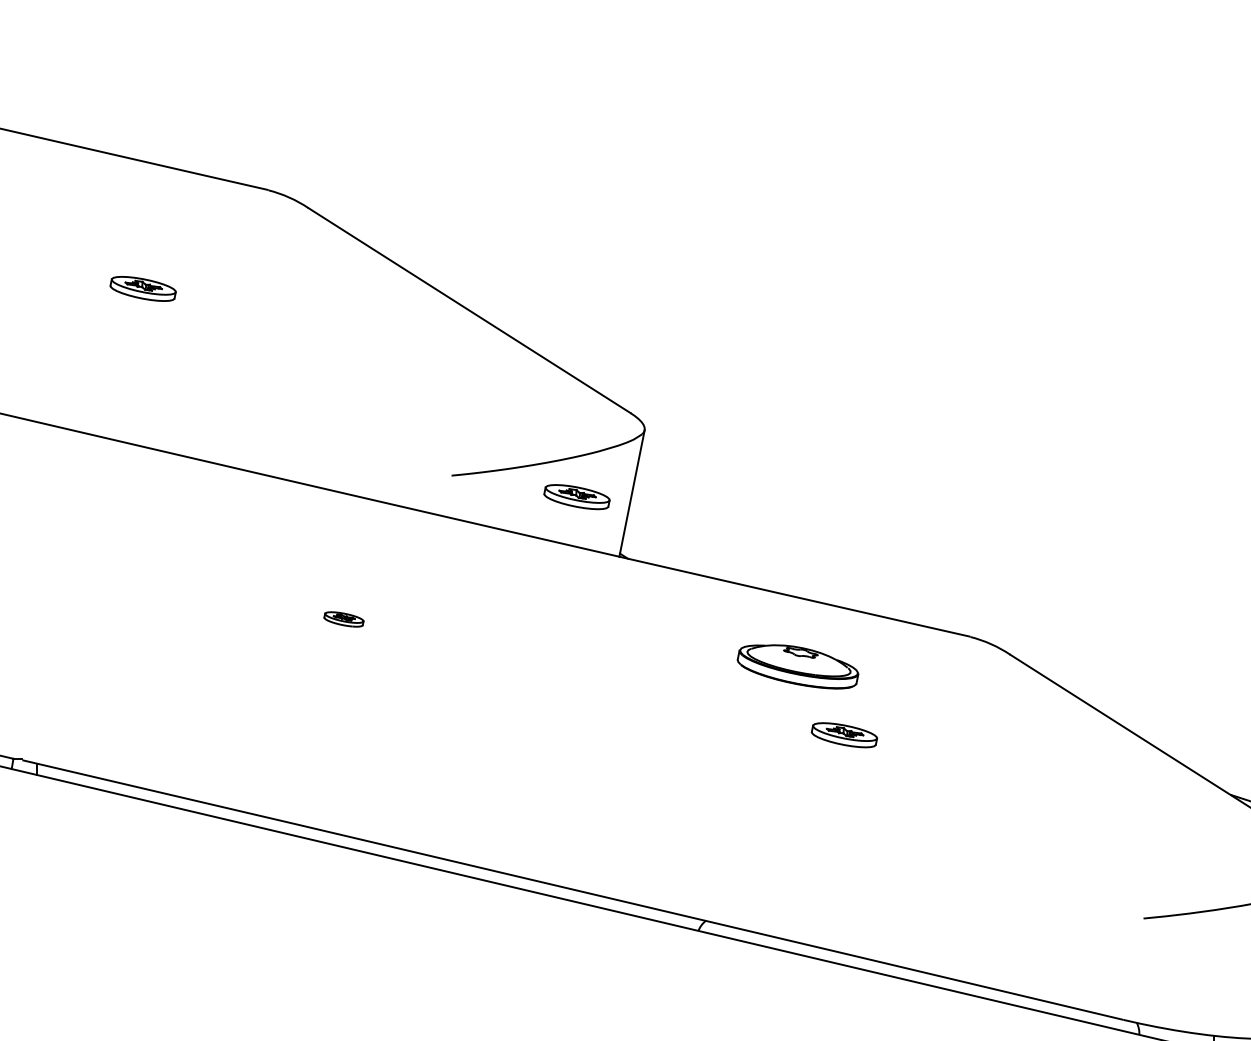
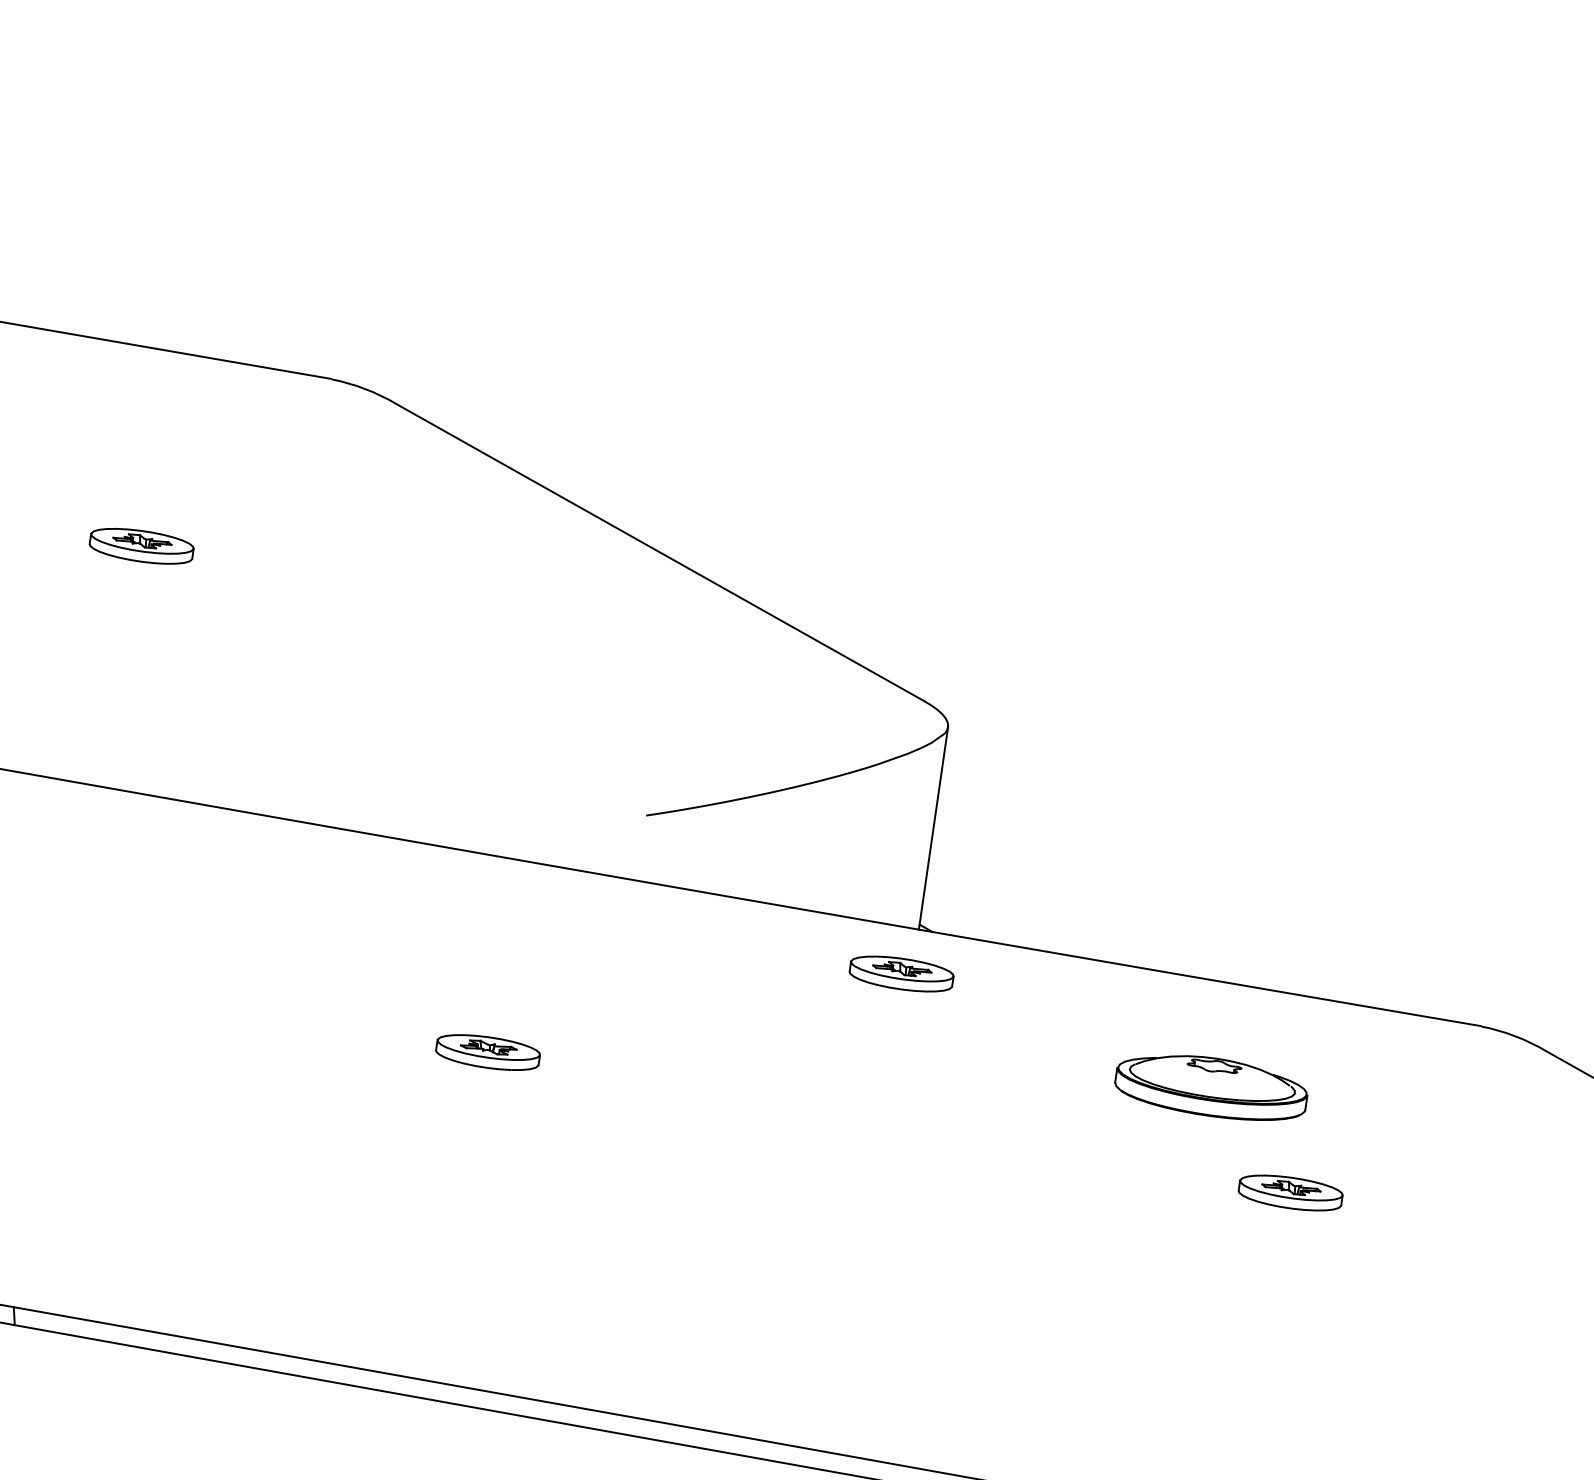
part: (576, 497) -> (900, 974), moved
part: (343, 619) -> (487, 1052), size x1.67

